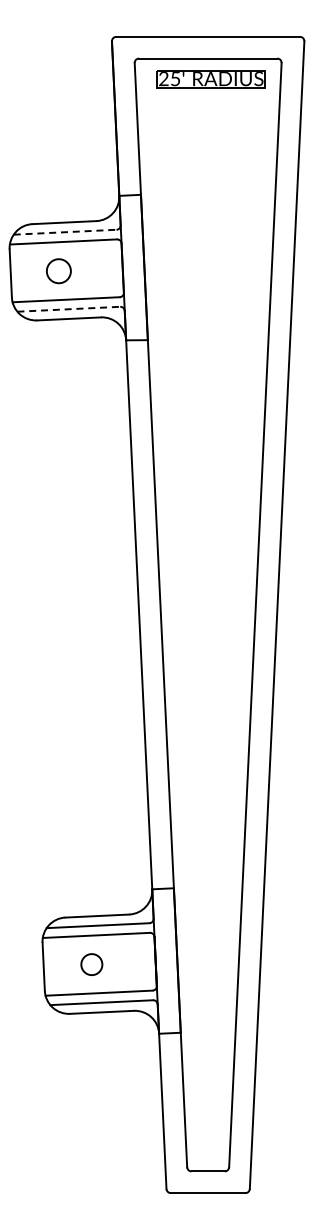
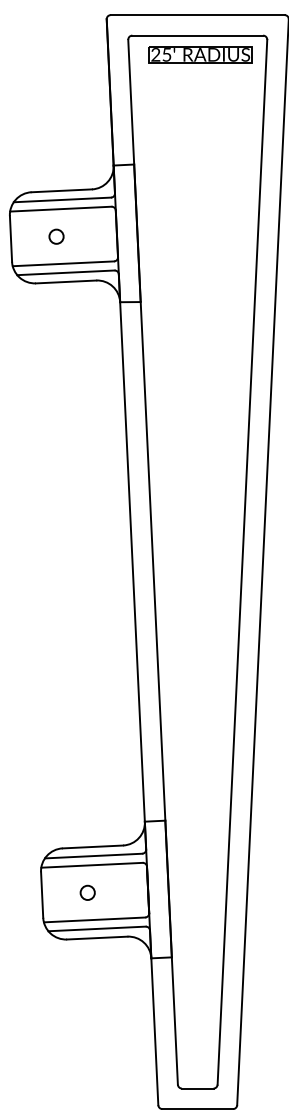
line: (65, 232) -> (62, 200), dashed -> solid
circle: (58, 270) -> (56, 236), size x0.62
line: (69, 309) -> (66, 273), dashed -> solid
circle: (91, 964) -> (87, 892), size x0.71

